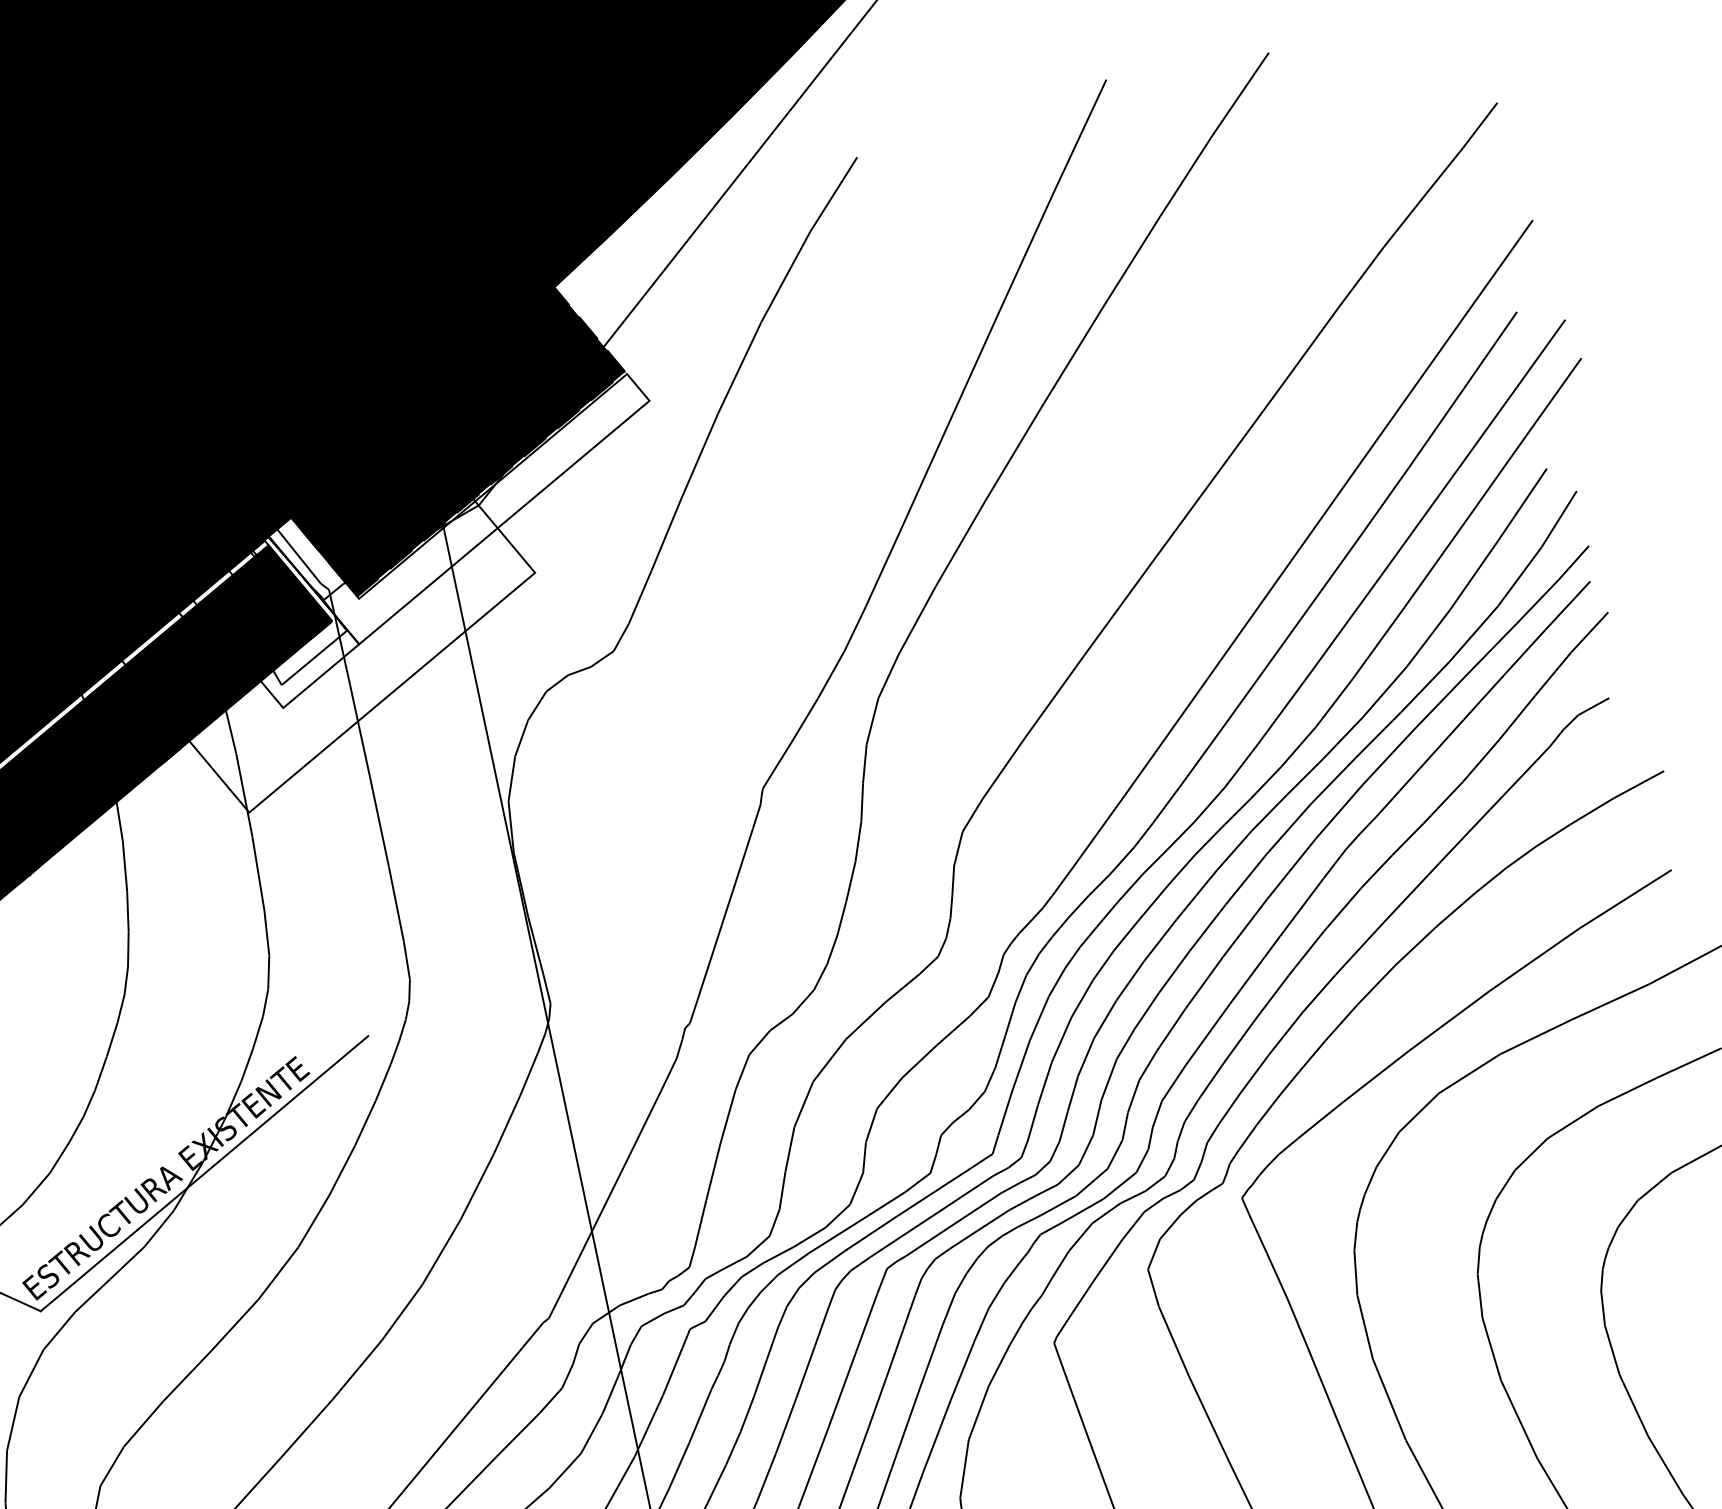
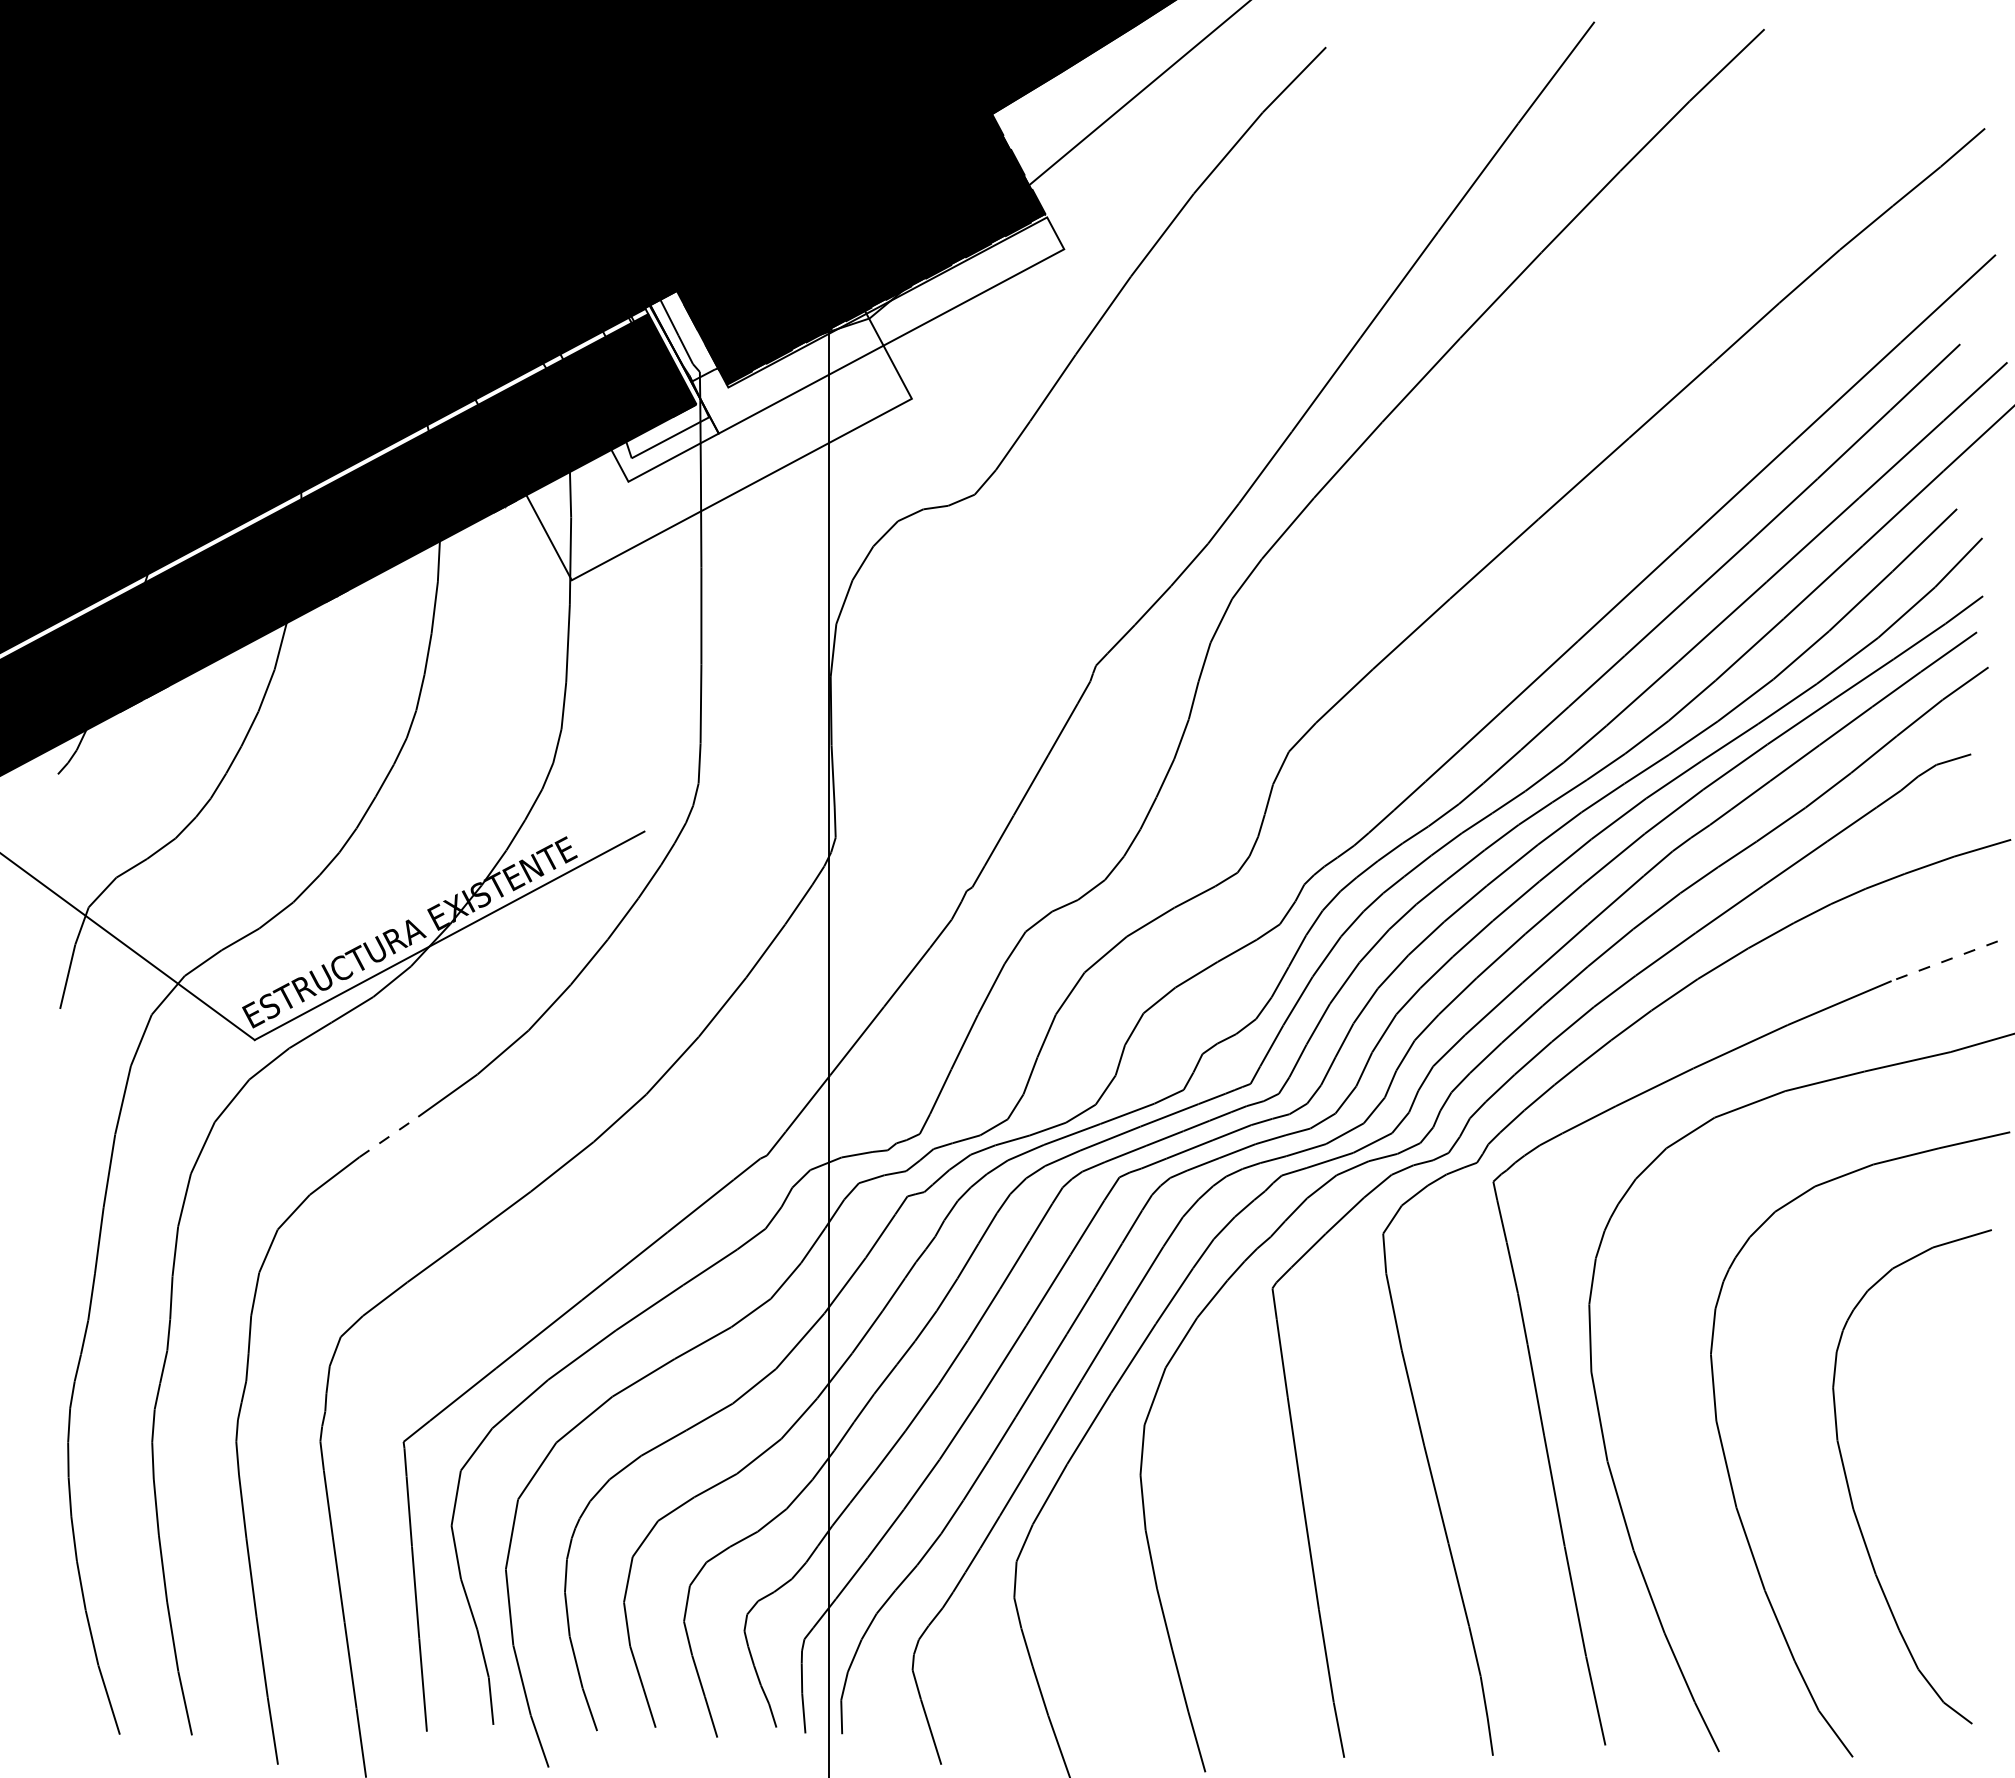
line: (1625, 899) -> (1944, 961), solid -> dashed
line: (186, 1375) -> (388, 1136), solid -> dashed

